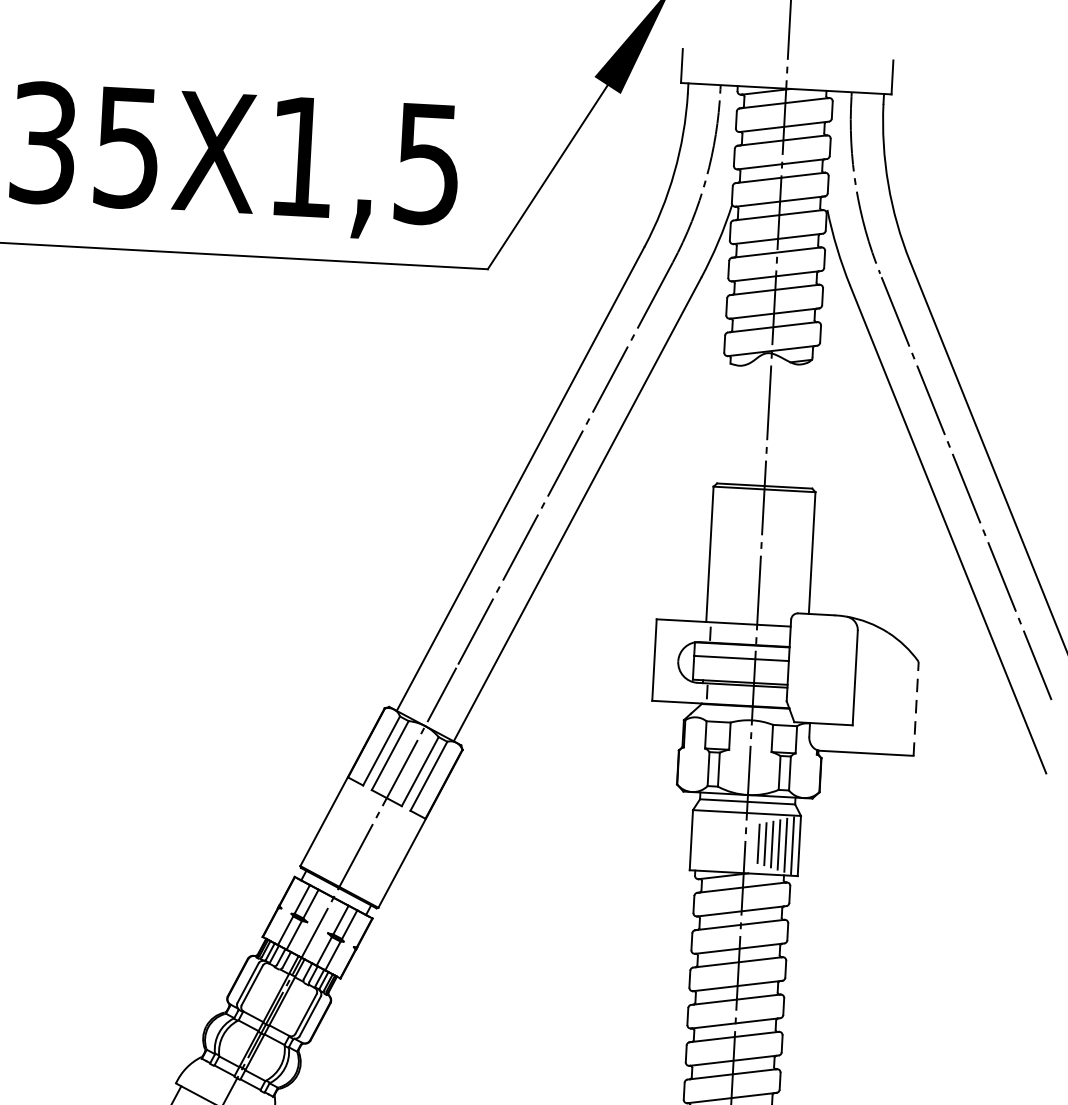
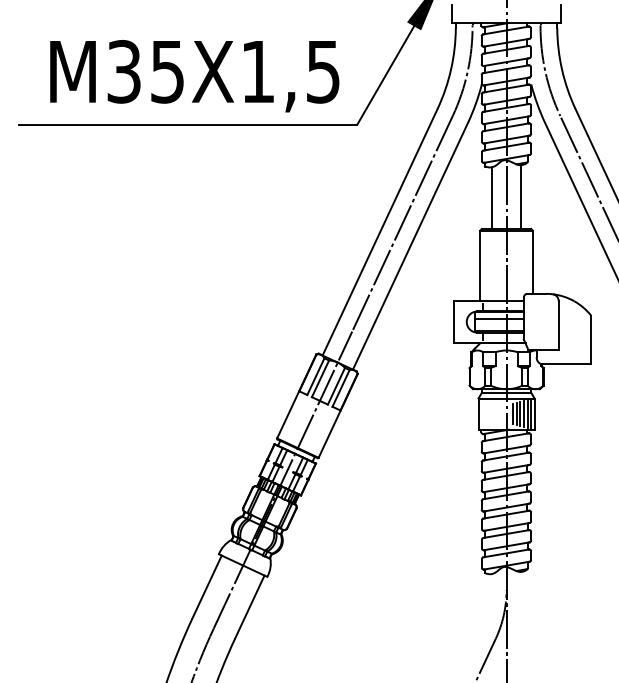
line: (740, 423) -> (492, 197), added
line: (795, 424) -> (520, 196), added
line: (917, 708) -> (591, 339), dashed -> solid

